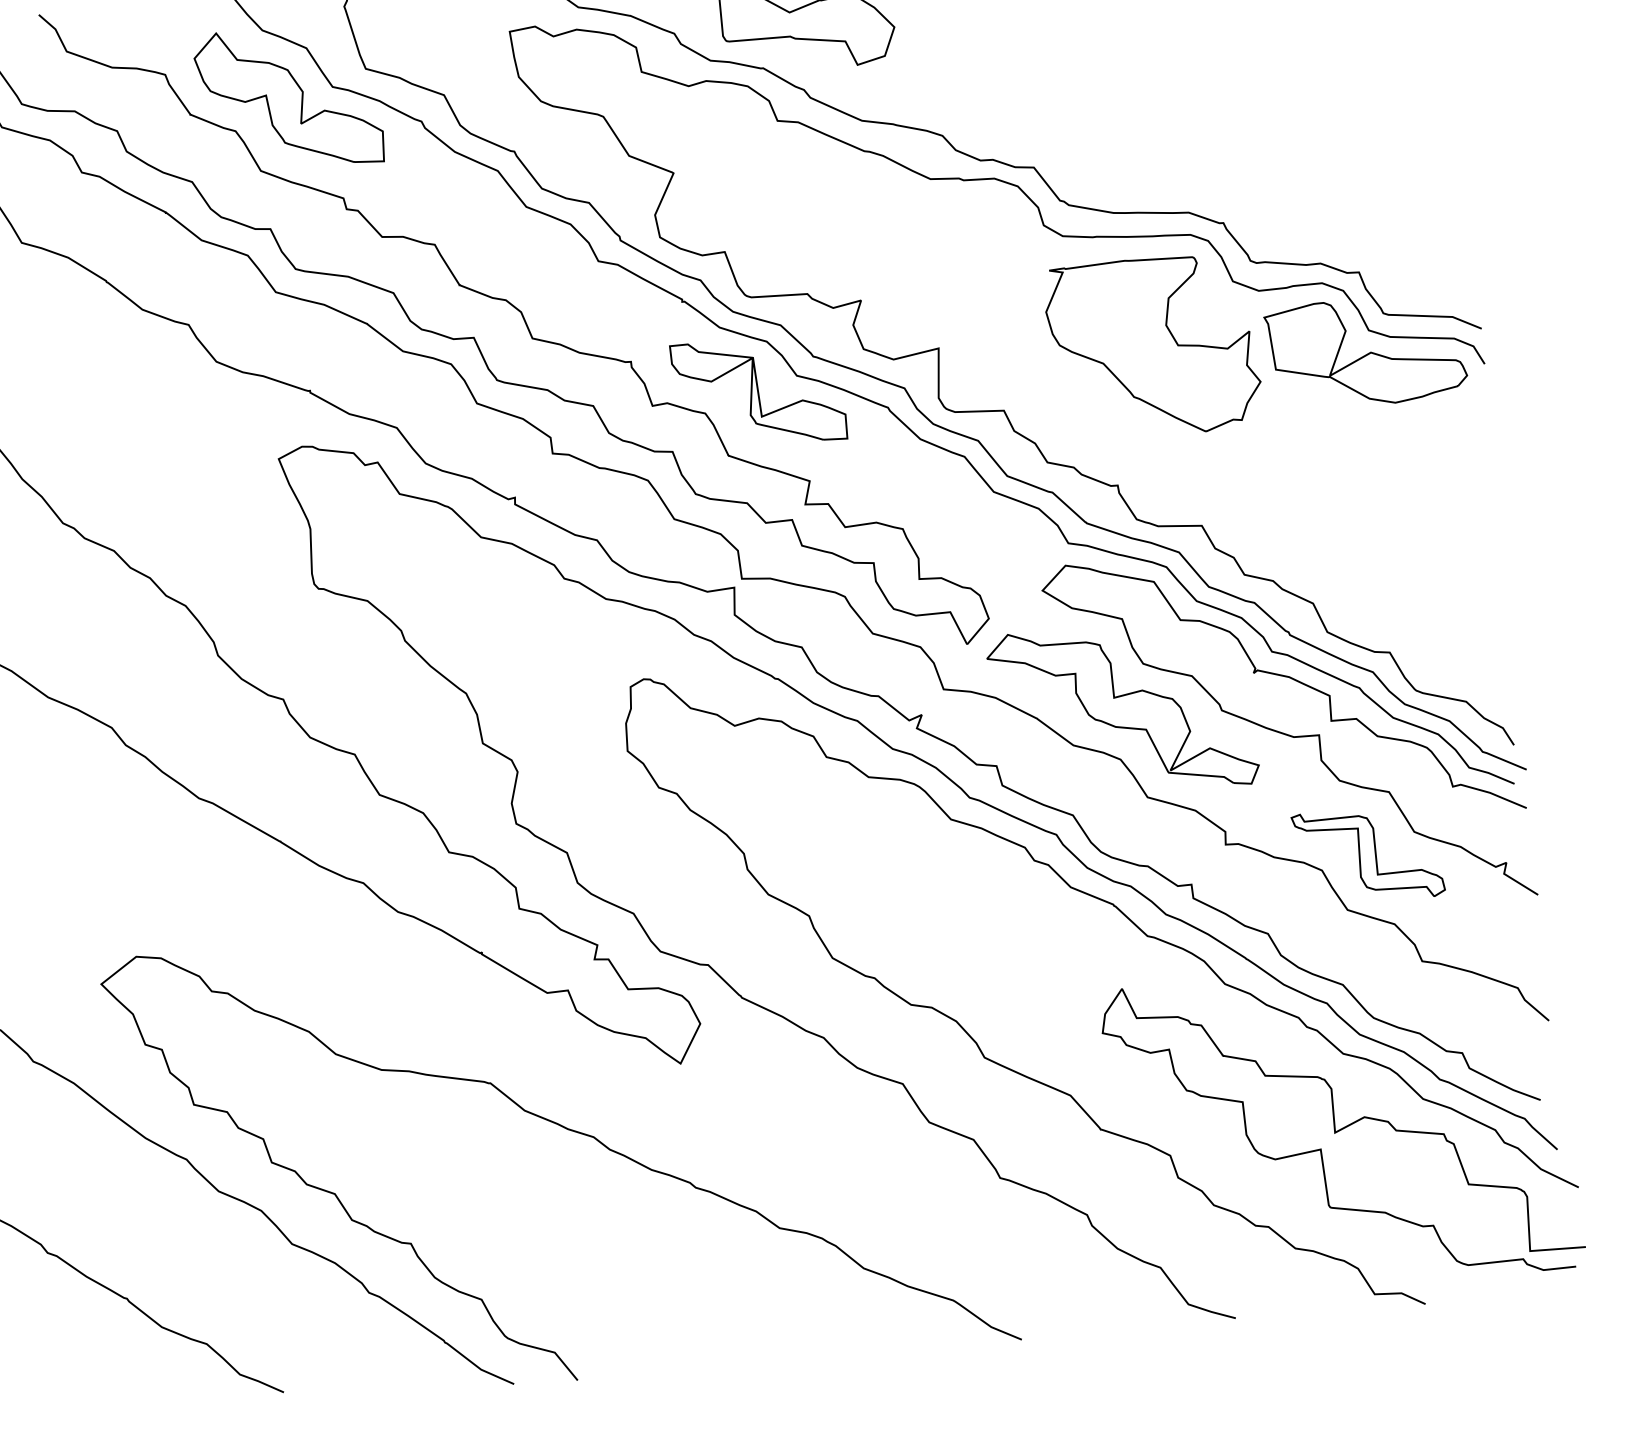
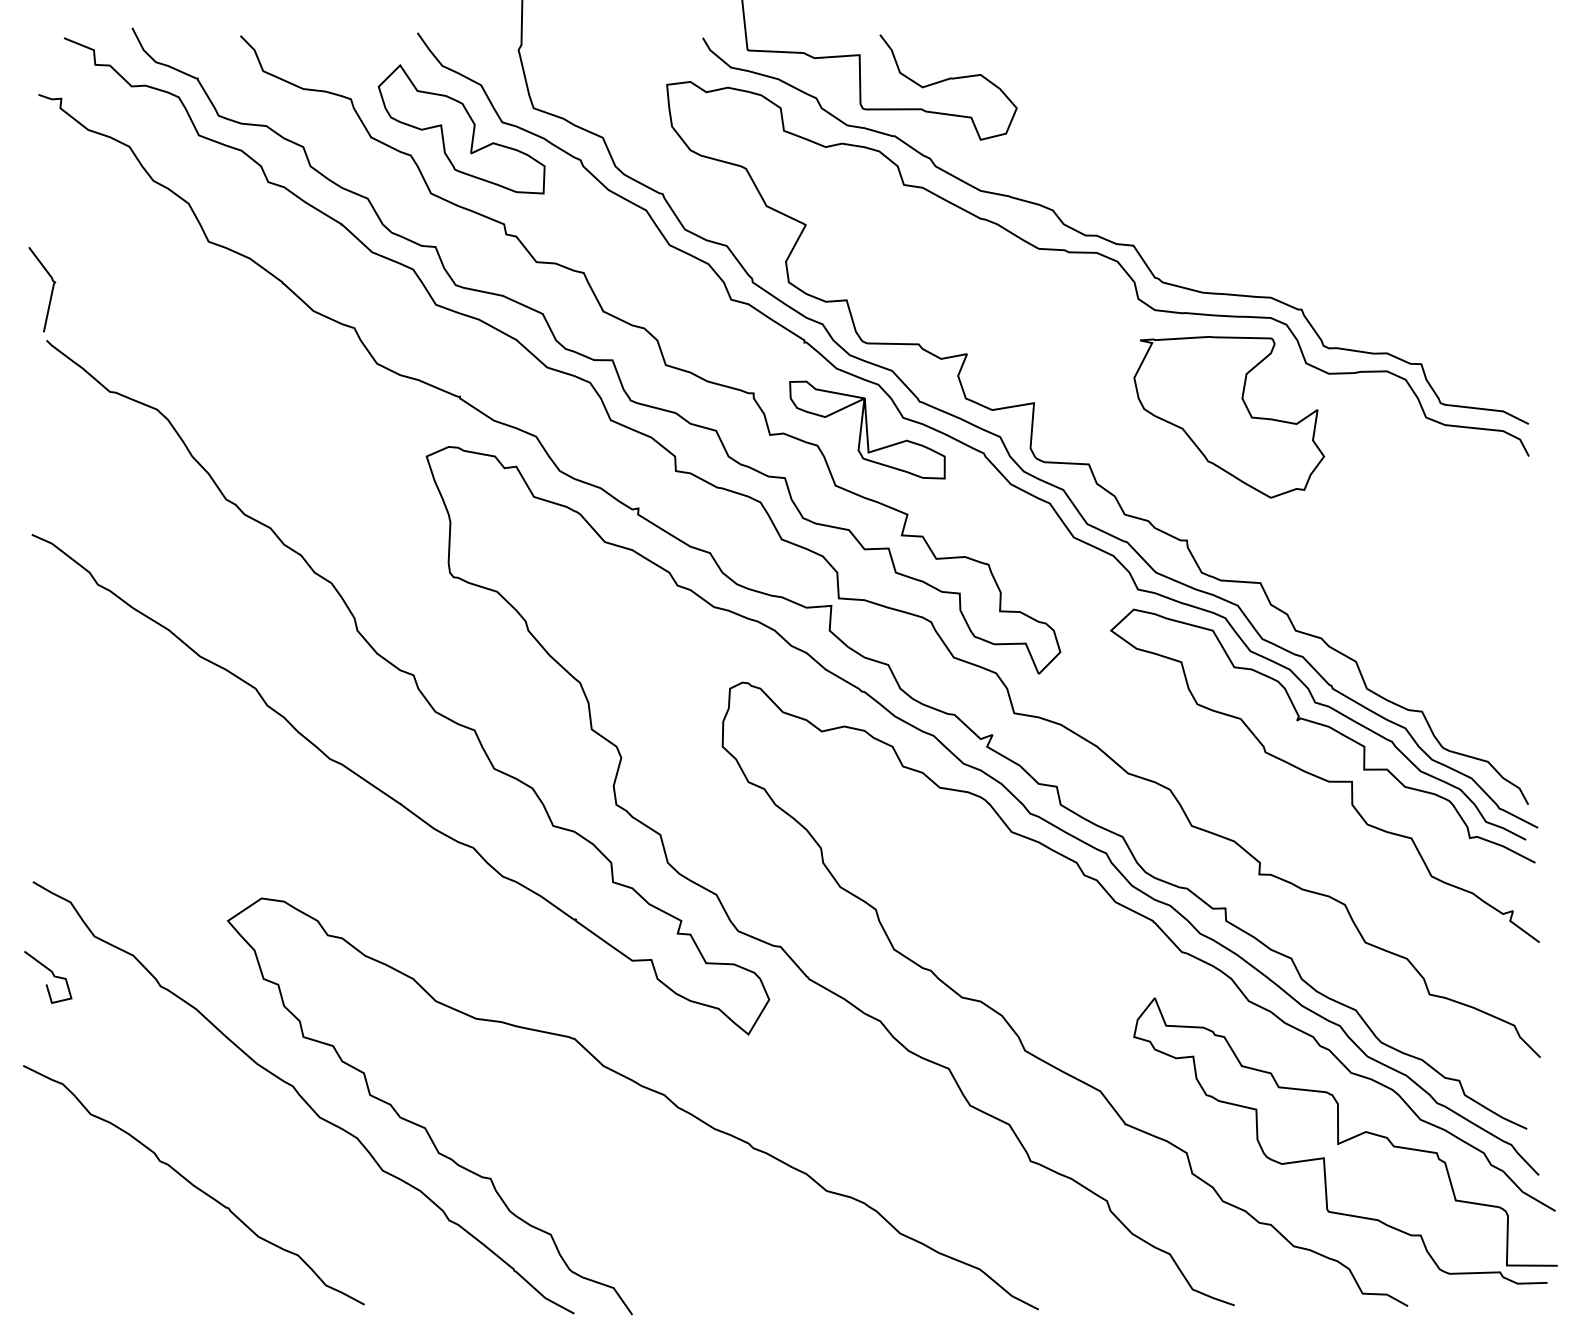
part: (1366, 351) -> (1422, 436), removed
part: (1122, 709) -> (1175, 744), removed
part: (1368, 855) -> (1388, 894), removed

